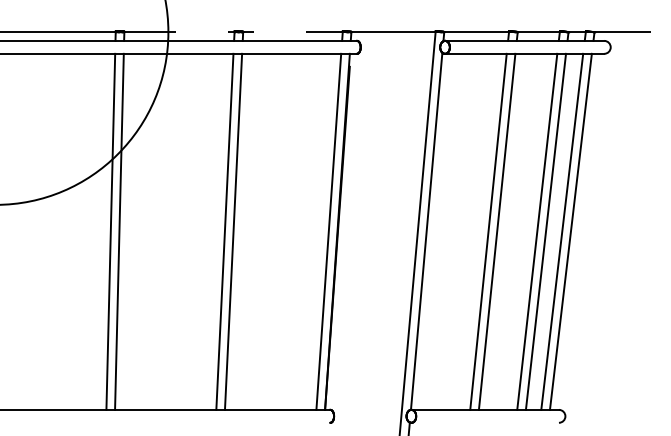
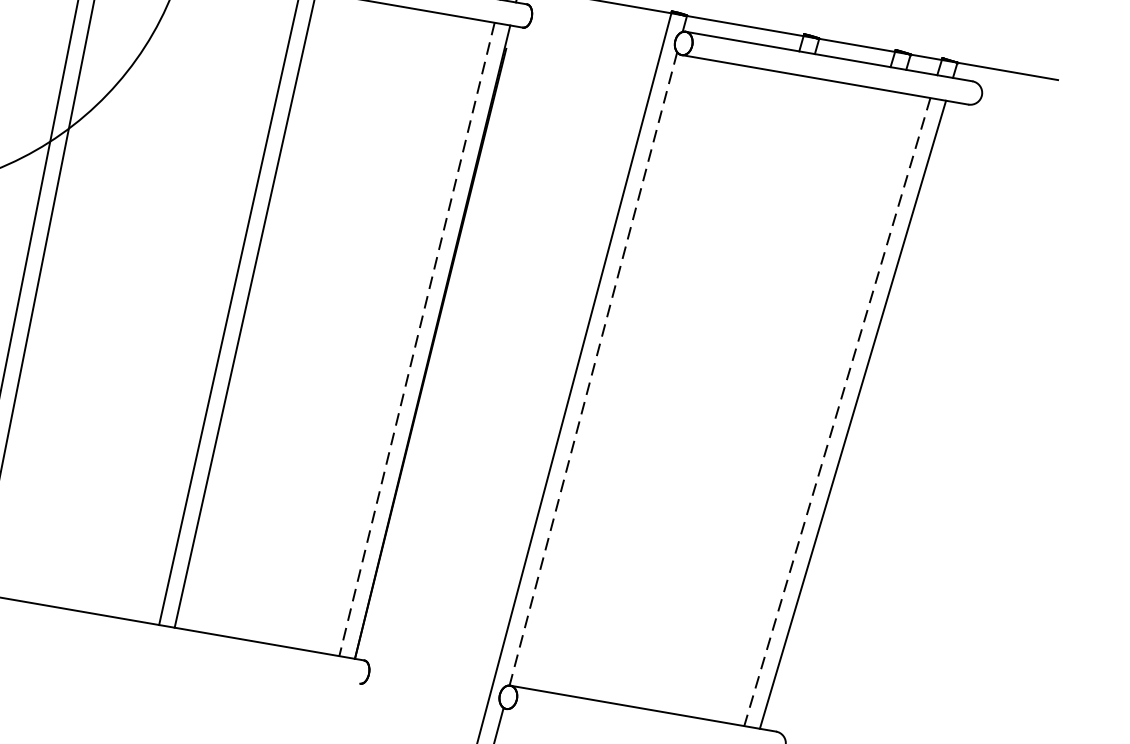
line: (426, 231) -> (593, 369), solid -> dashed
line: (488, 231) -> (704, 388), removed
line: (496, 231) -> (719, 390), removed
line: (537, 231) -> (792, 403), removed
line: (545, 231) -> (807, 406), removed
line: (328, 232) -> (416, 340), solid -> dashed
line: (562, 232) -> (837, 413), solid -> dashed

